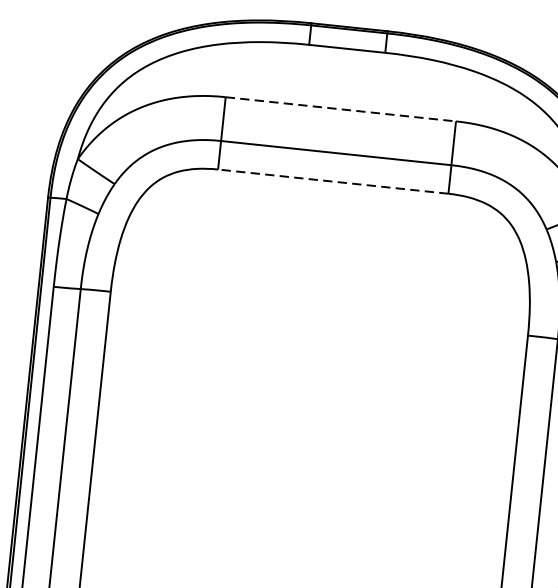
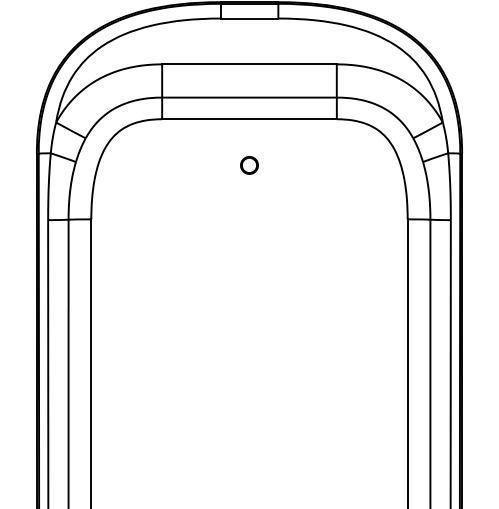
line: (340, 109) -> (249, 64), dashed -> solid
line: (333, 181) -> (249, 119), dashed -> solid
part: (326, 242) -> (249, 165), added

